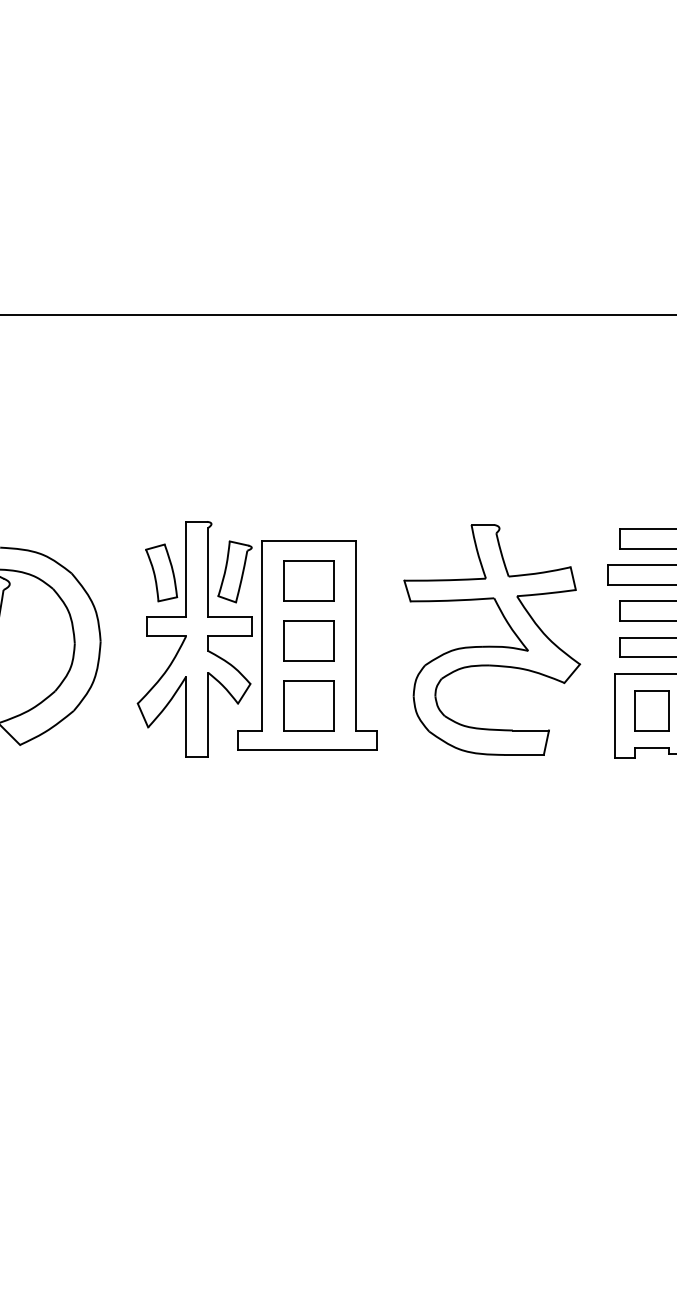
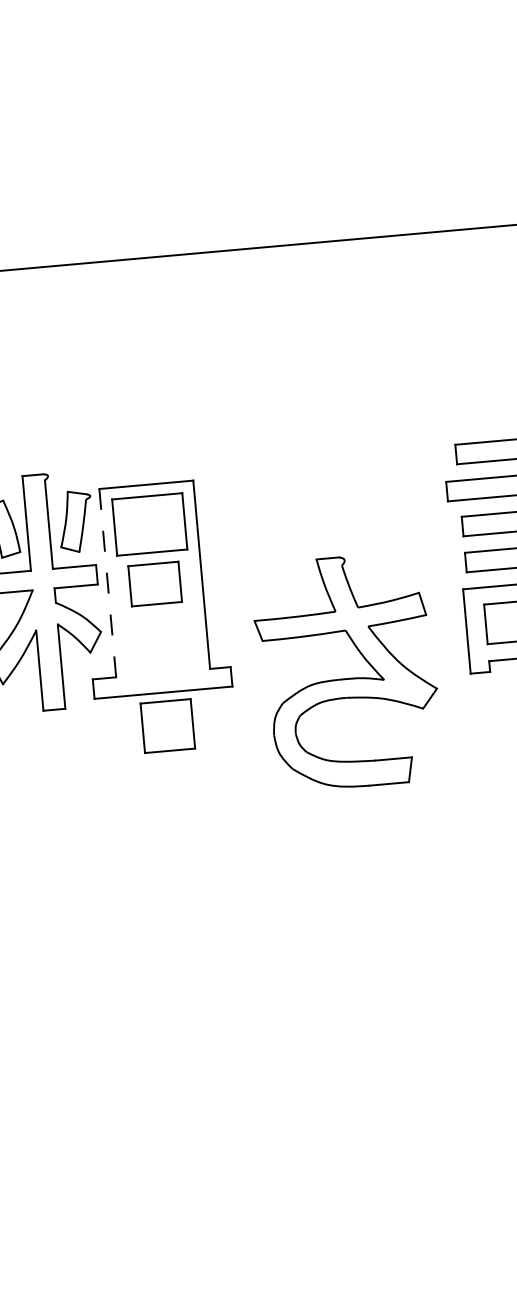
part: (308, 580) -> (149, 523), size x1.4
line: (261, 635) -> (107, 582), solid -> dashed
part: (492, 639) -> (347, 671), moved
part: (308, 705) -> (167, 725), moved

